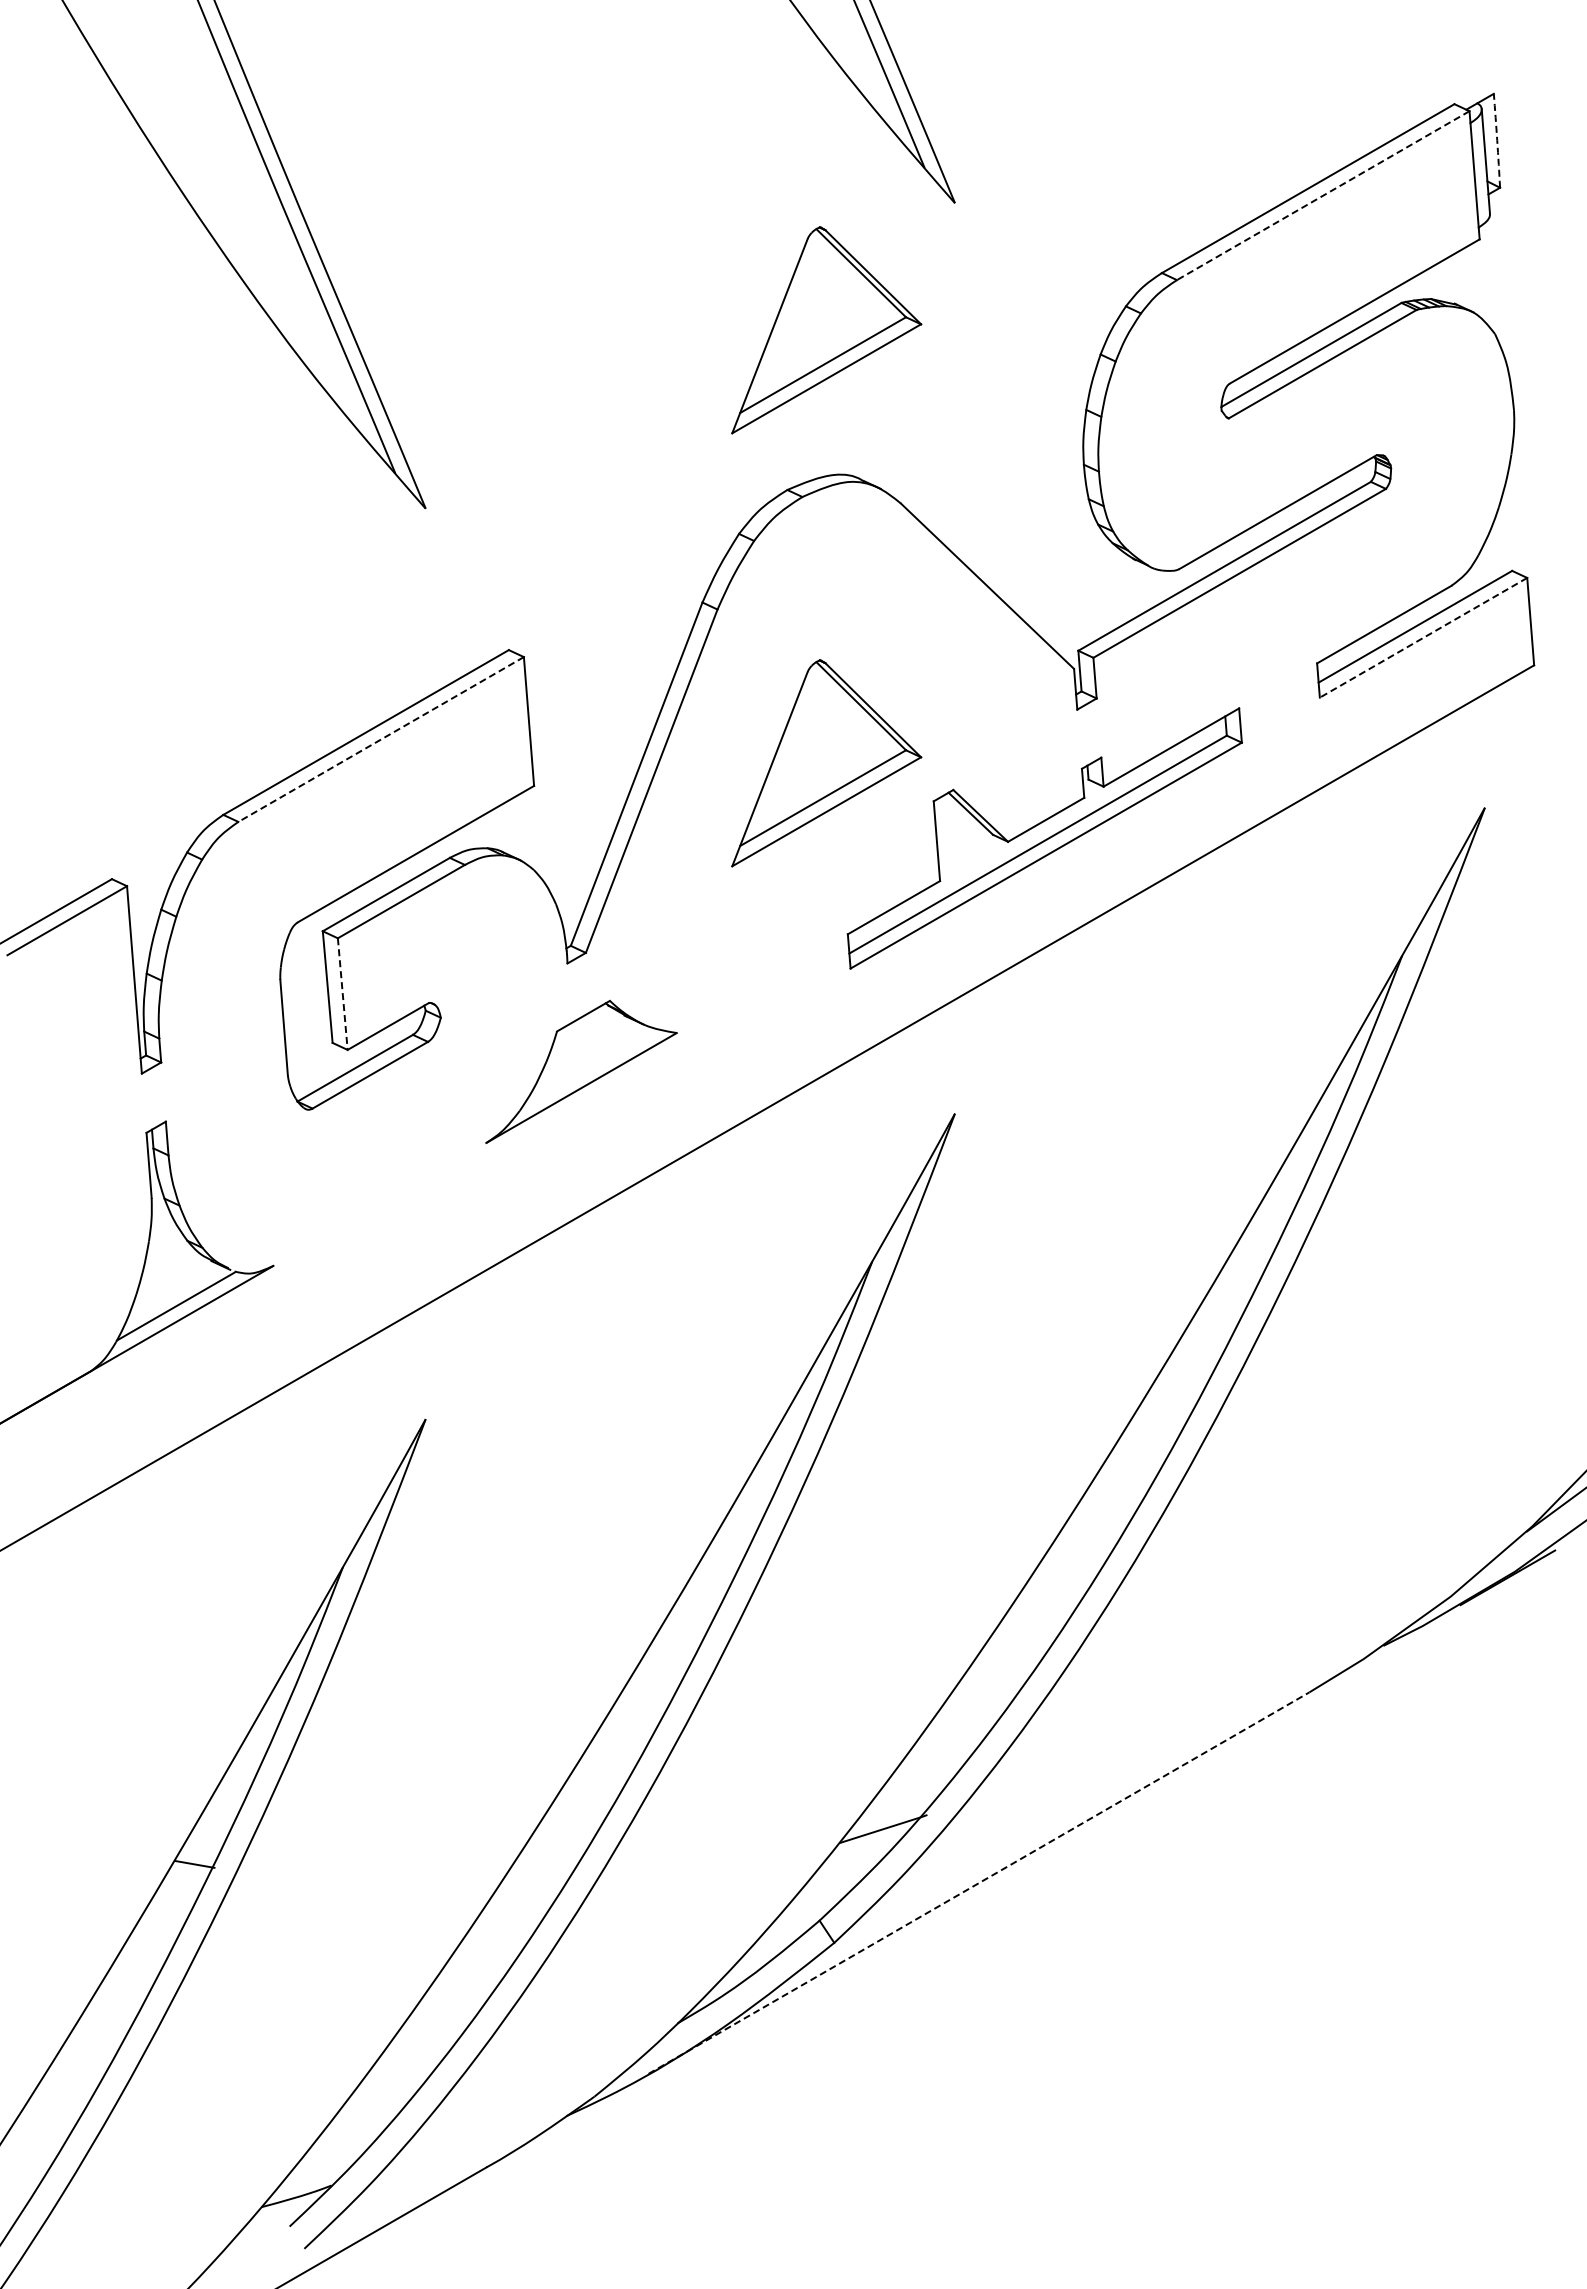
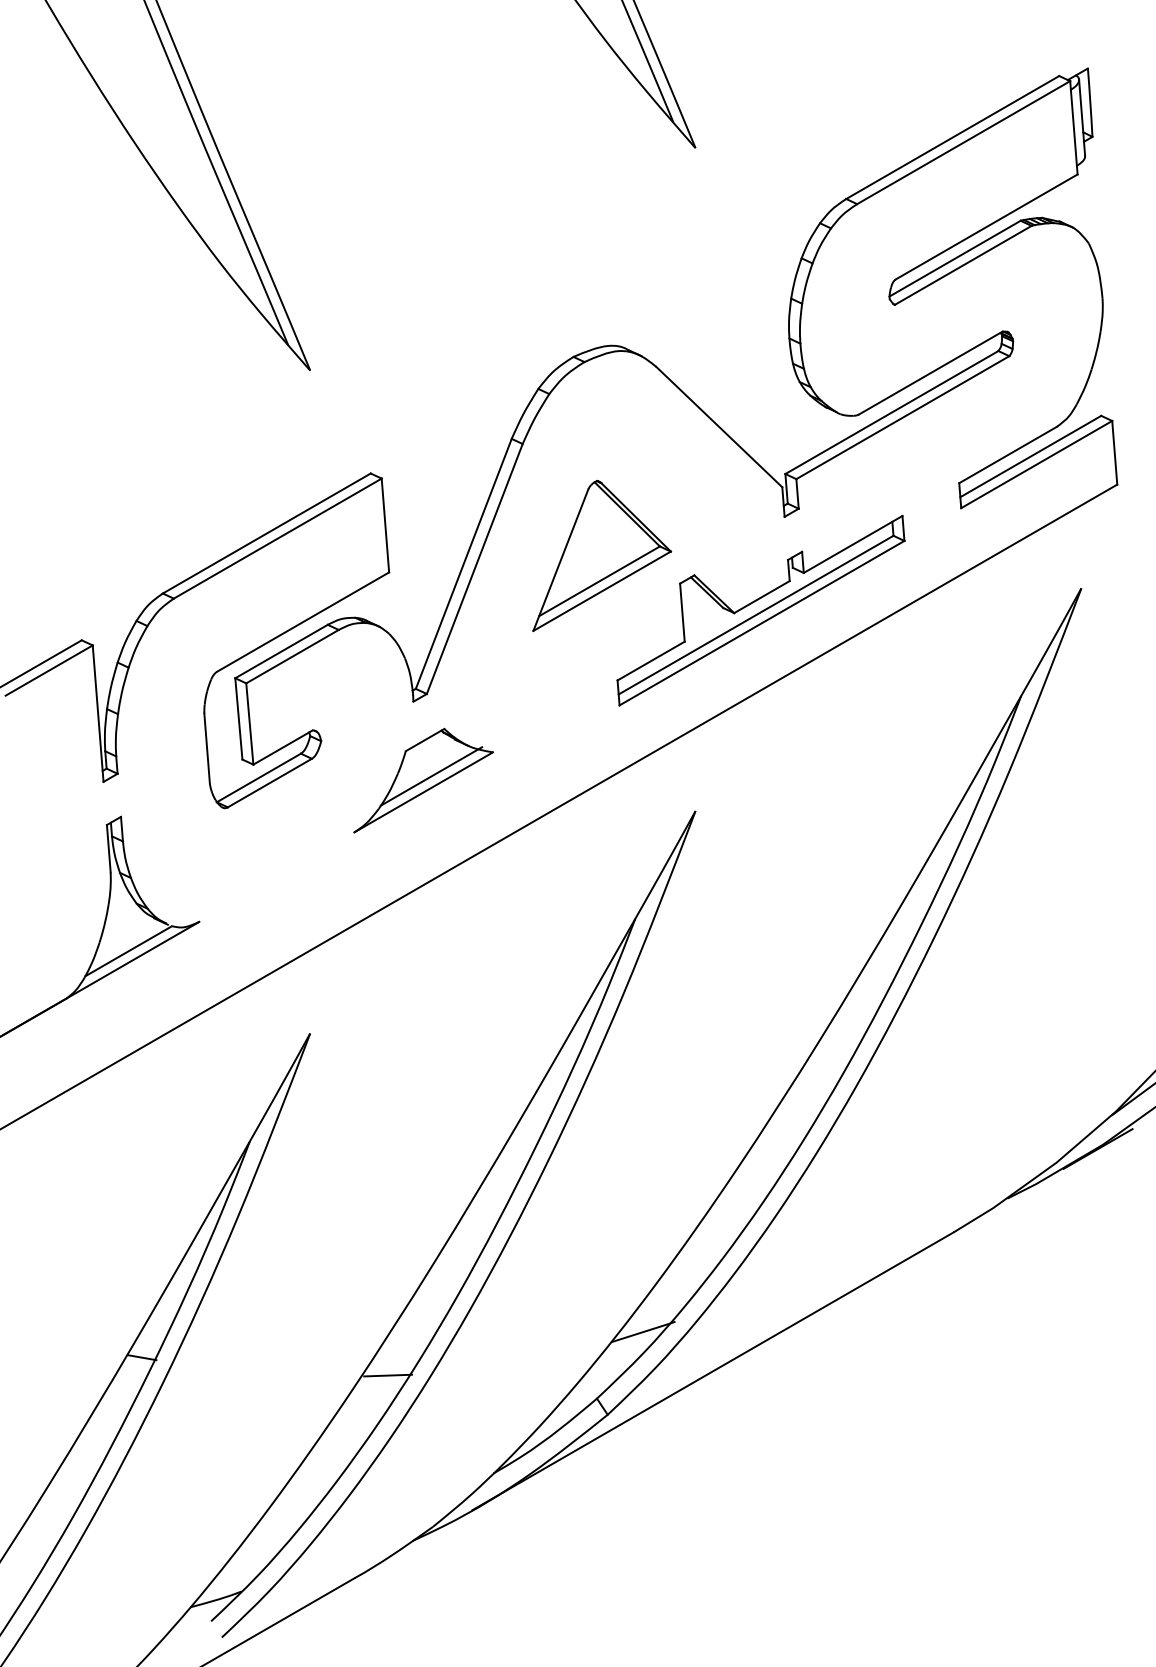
arc: (1497, 140) -> (1090, 102), dashed -> solid
line: (1323, 195) -> (963, 142), dashed -> solid
part: (826, 330) -> (602, 240), removed
line: (1423, 637) -> (1036, 464), dashed -> solid
line: (381, 739) -> (278, 538), dashed -> solid
line: (342, 994) -> (249, 724), dashed -> solid
line: (591, 1066) -> (430, 776), added
line: (979, 1883) -> (713, 1371), dashed -> solid
line: (532, 1888) -> (387, 1375), added

